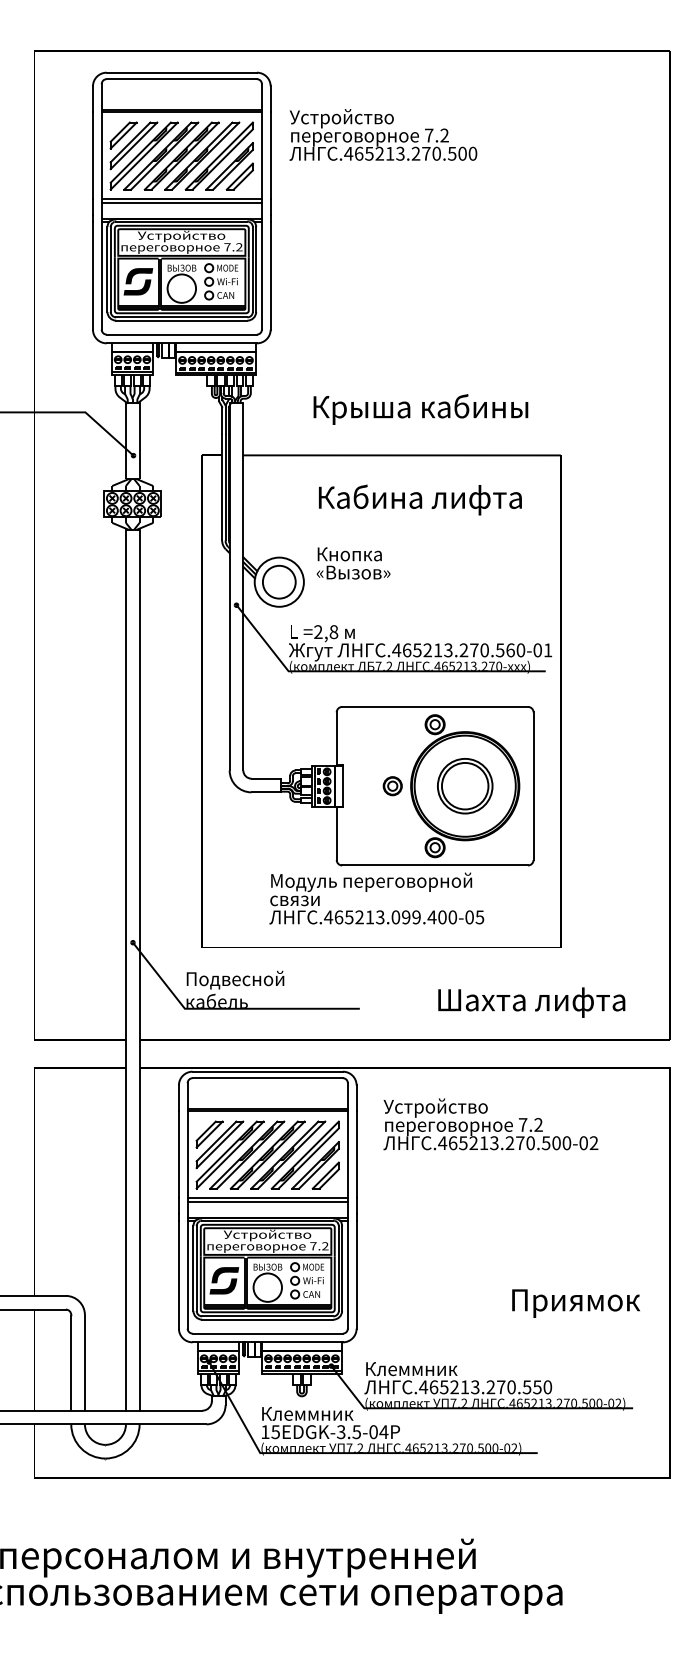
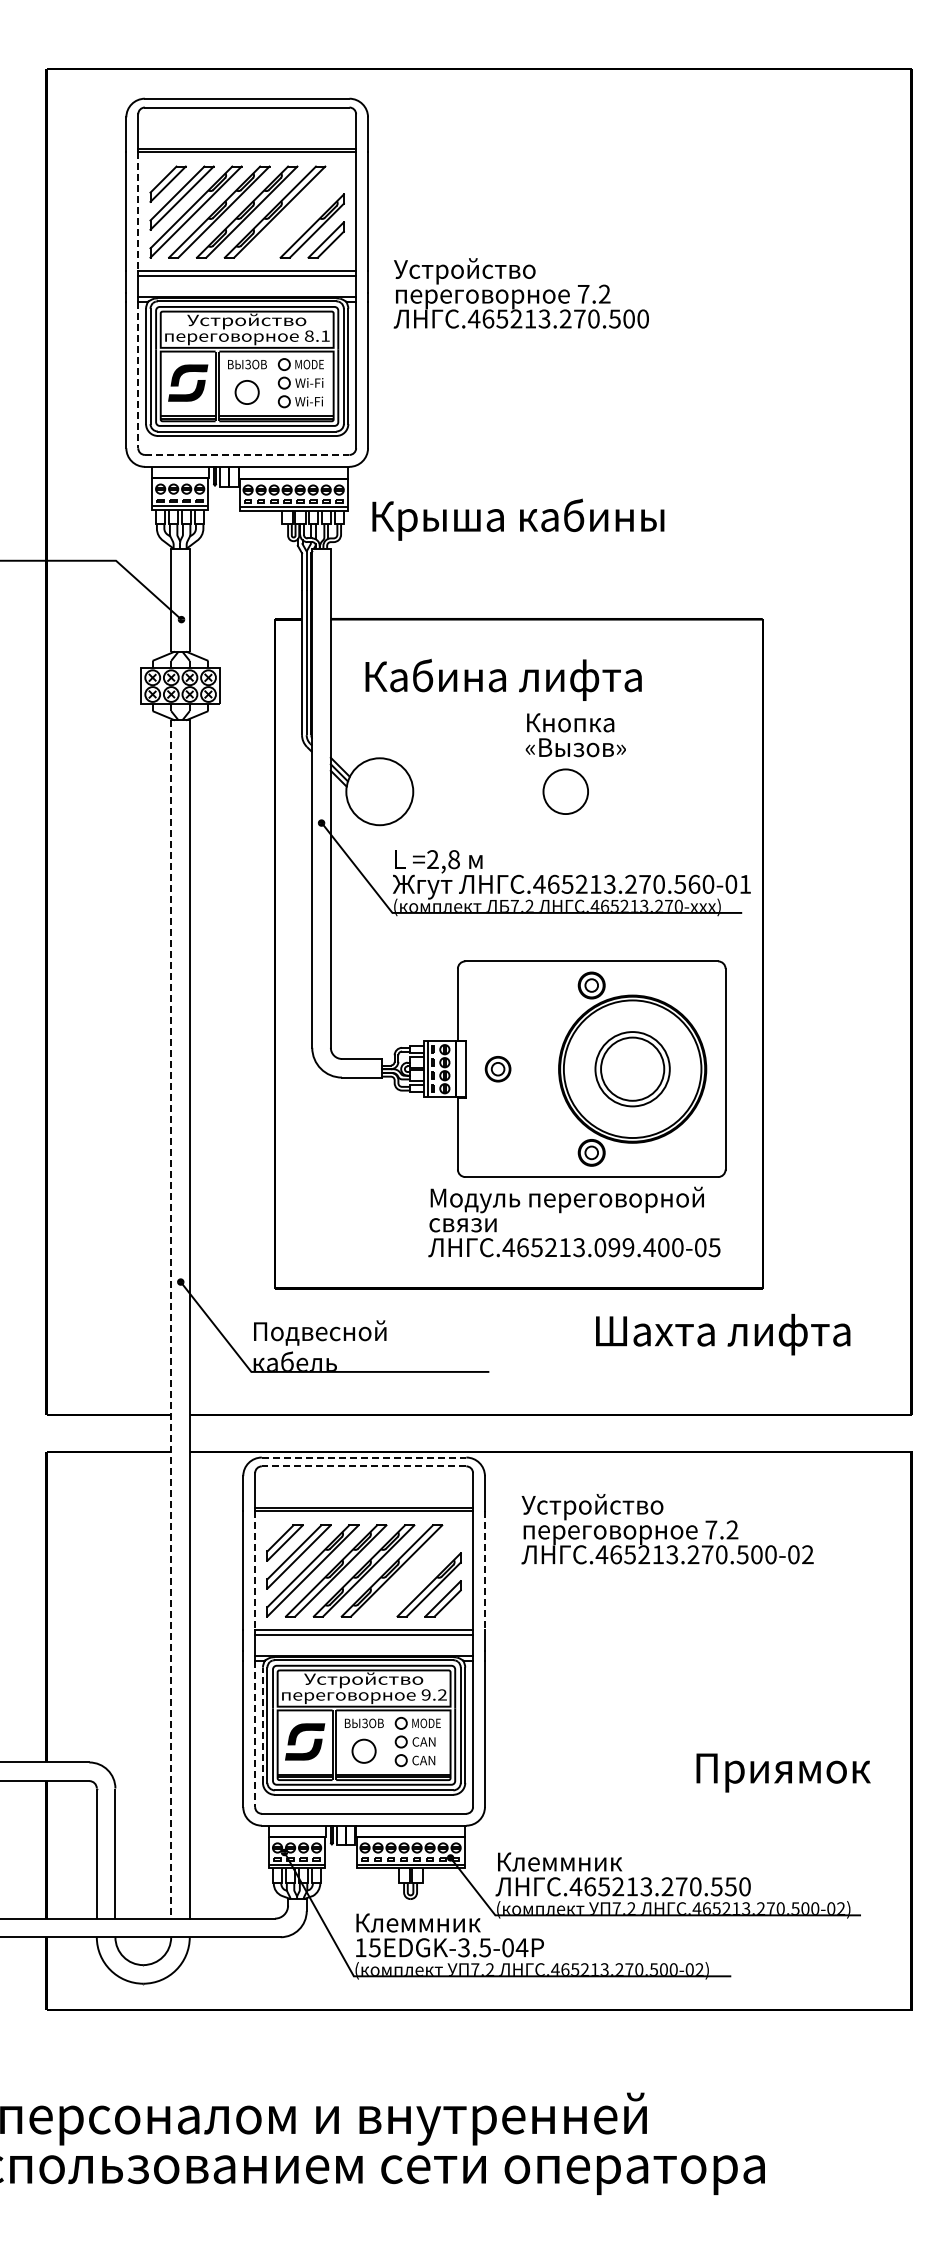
text: (382, 135) -> (520, 293), moved
part: (218, 155) -> (297, 211), removed
line: (101, 156) -> (138, 212), solid -> dashed
text: (233, 246) -> (317, 335), 7.2 -> 8.1
line: (101, 276) -> (138, 375), solid -> dashed
circle: (181, 288) -> (246, 392), size x0.6
text: (227, 295) -> (309, 401), CAN -> Wi-Fi
line: (182, 334) -> (247, 454), solid -> dashed
text: (420, 409) -> (518, 519), moved
text: (420, 499) -> (503, 679), moved
text: (353, 563) -> (575, 735), moved
circle: (279, 582) -> (565, 791), moved
part: (392, 786) -> (497, 1069), moved
text: (376, 898) -> (574, 1221), moved
line: (126, 970) -> (171, 1320), solid -> dashed
text: (532, 1002) -> (723, 1334), moved
line: (268, 1071) -> (364, 1457), solid -> dashed
line: (267, 1078) -> (363, 1466), solid -> dashed
part: (304, 1154) -> (414, 1570), removed
line: (187, 1155) -> (255, 1571), solid -> dashed
line: (356, 1155) -> (484, 1571), solid -> dashed
text: (312, 1245) -> (425, 1694), 7.2 -> 9.2
line: (193, 1268) -> (262, 1725), solid -> dashed
line: (187, 1275) -> (255, 1734), solid -> dashed
text: (313, 1280) -> (426, 1741), Wi-Fi -> CAN
circle: (267, 1287) -> (363, 1750), size x0.6

